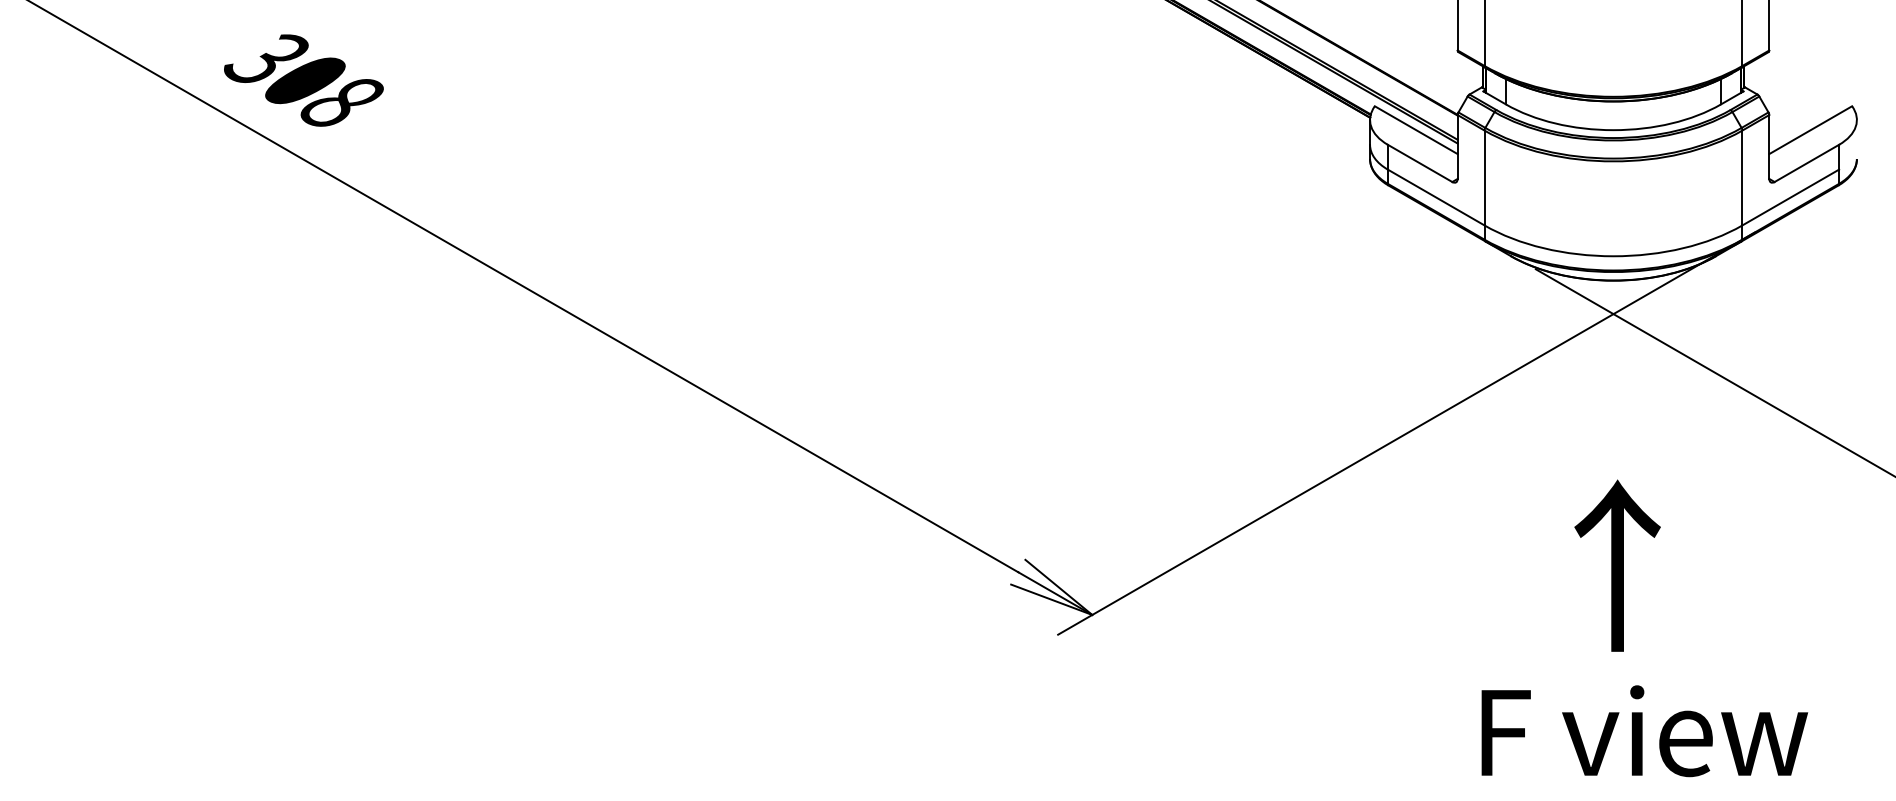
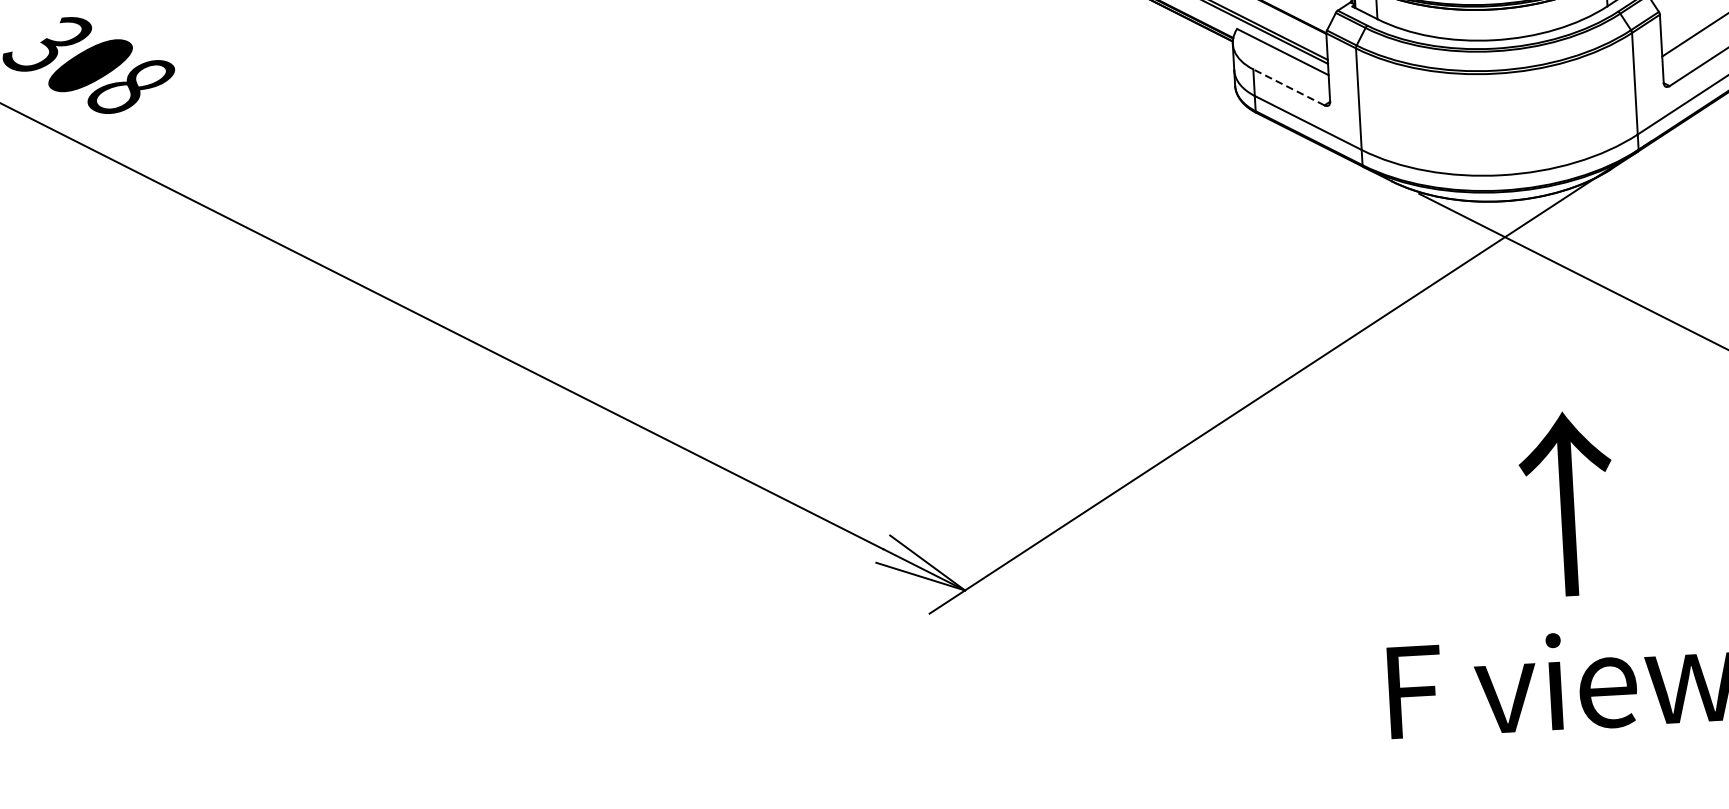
line: (1419, 163) -> (1288, 87), solid -> dashed
text: (1617, 565) -> (1567, 503), moved

